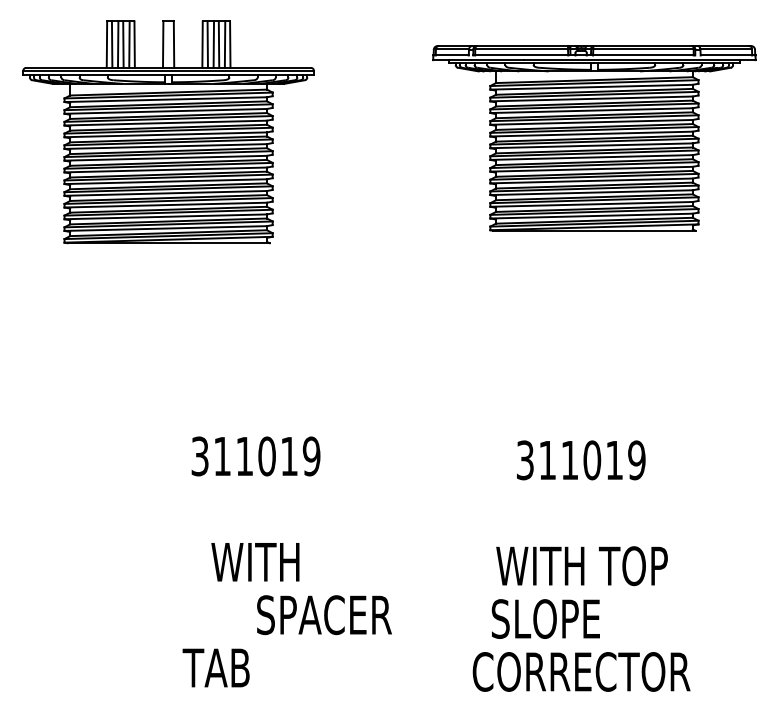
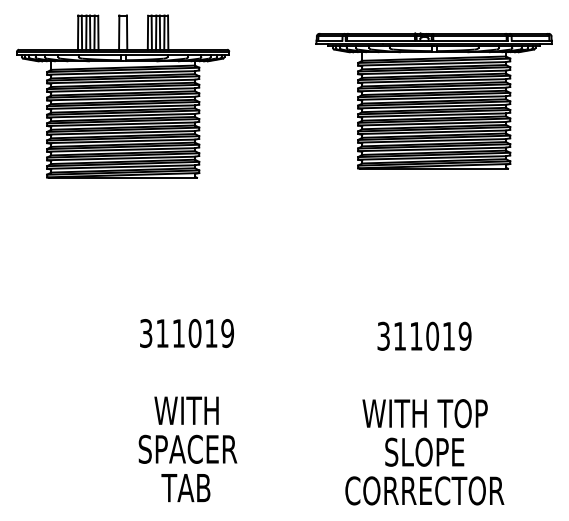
text: (323, 613) -> (187, 448), moved
text: (545, 618) -> (424, 451), moved
text: (215, 668) -> (185, 488), moved

